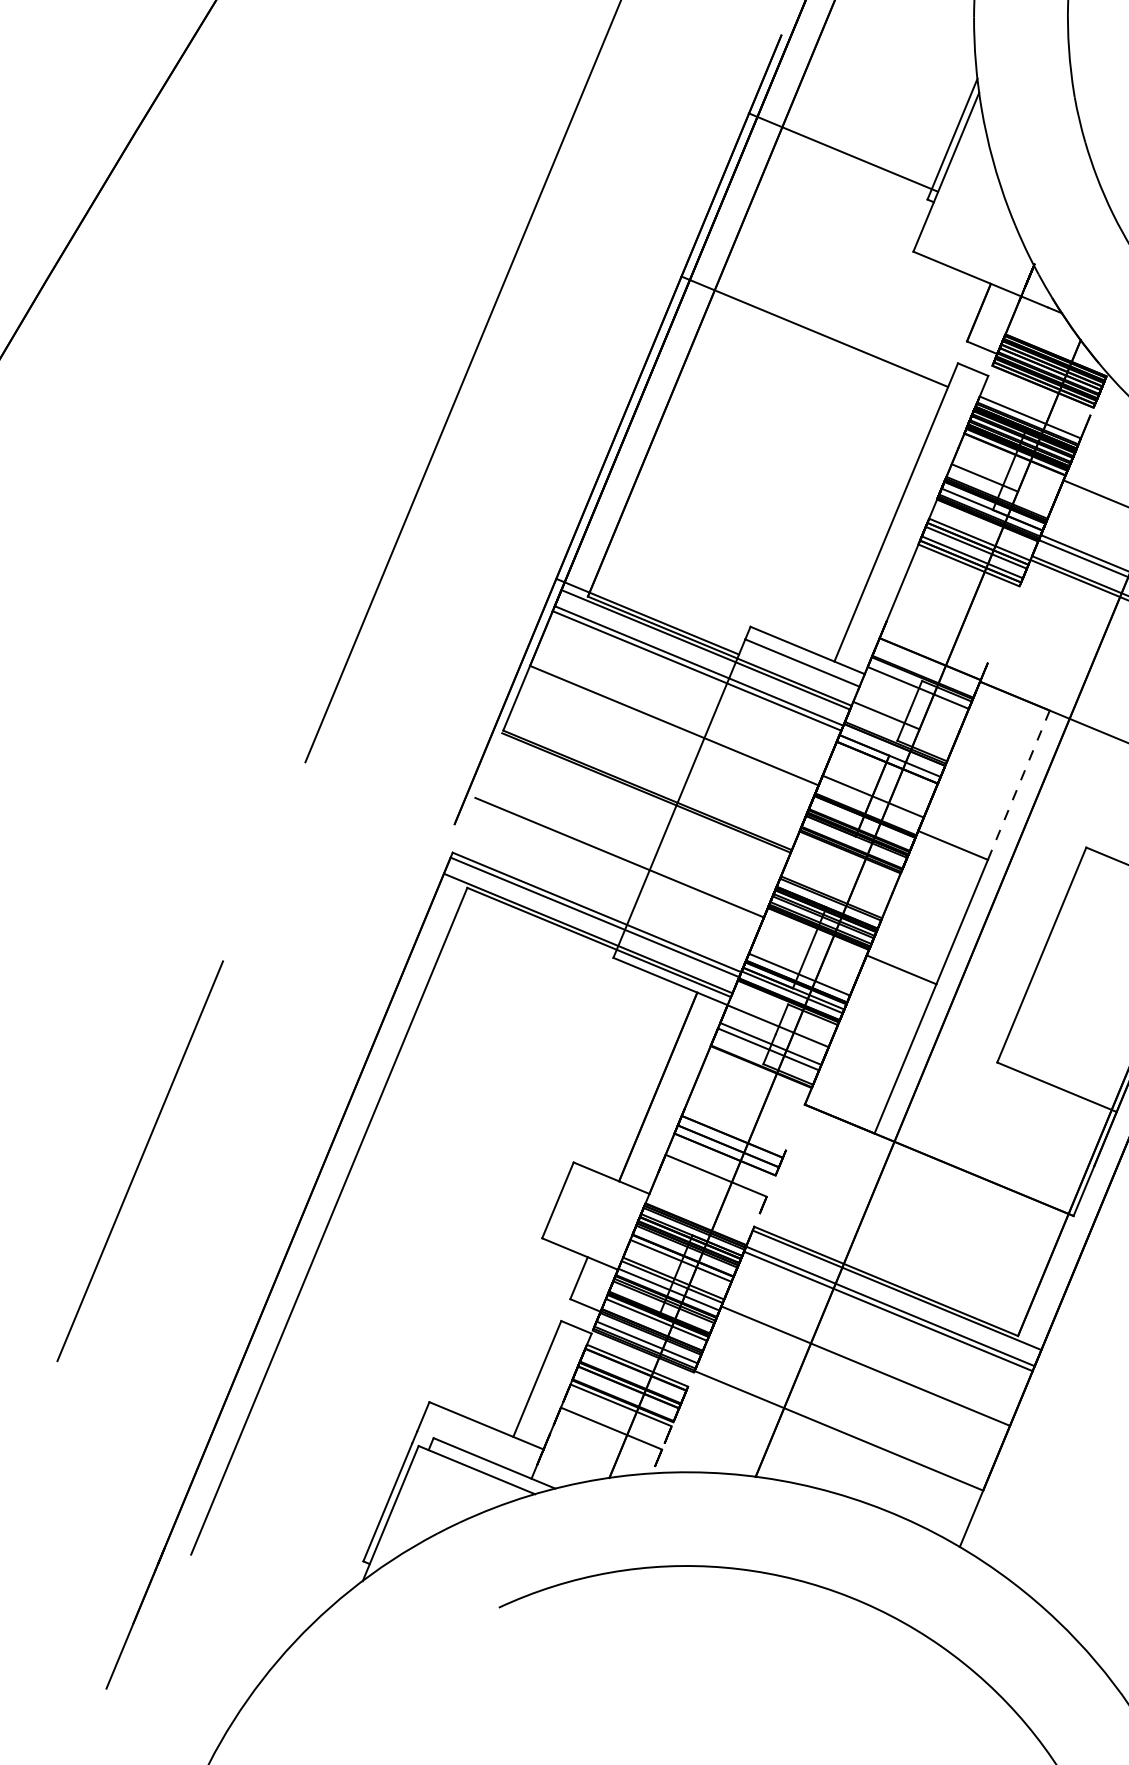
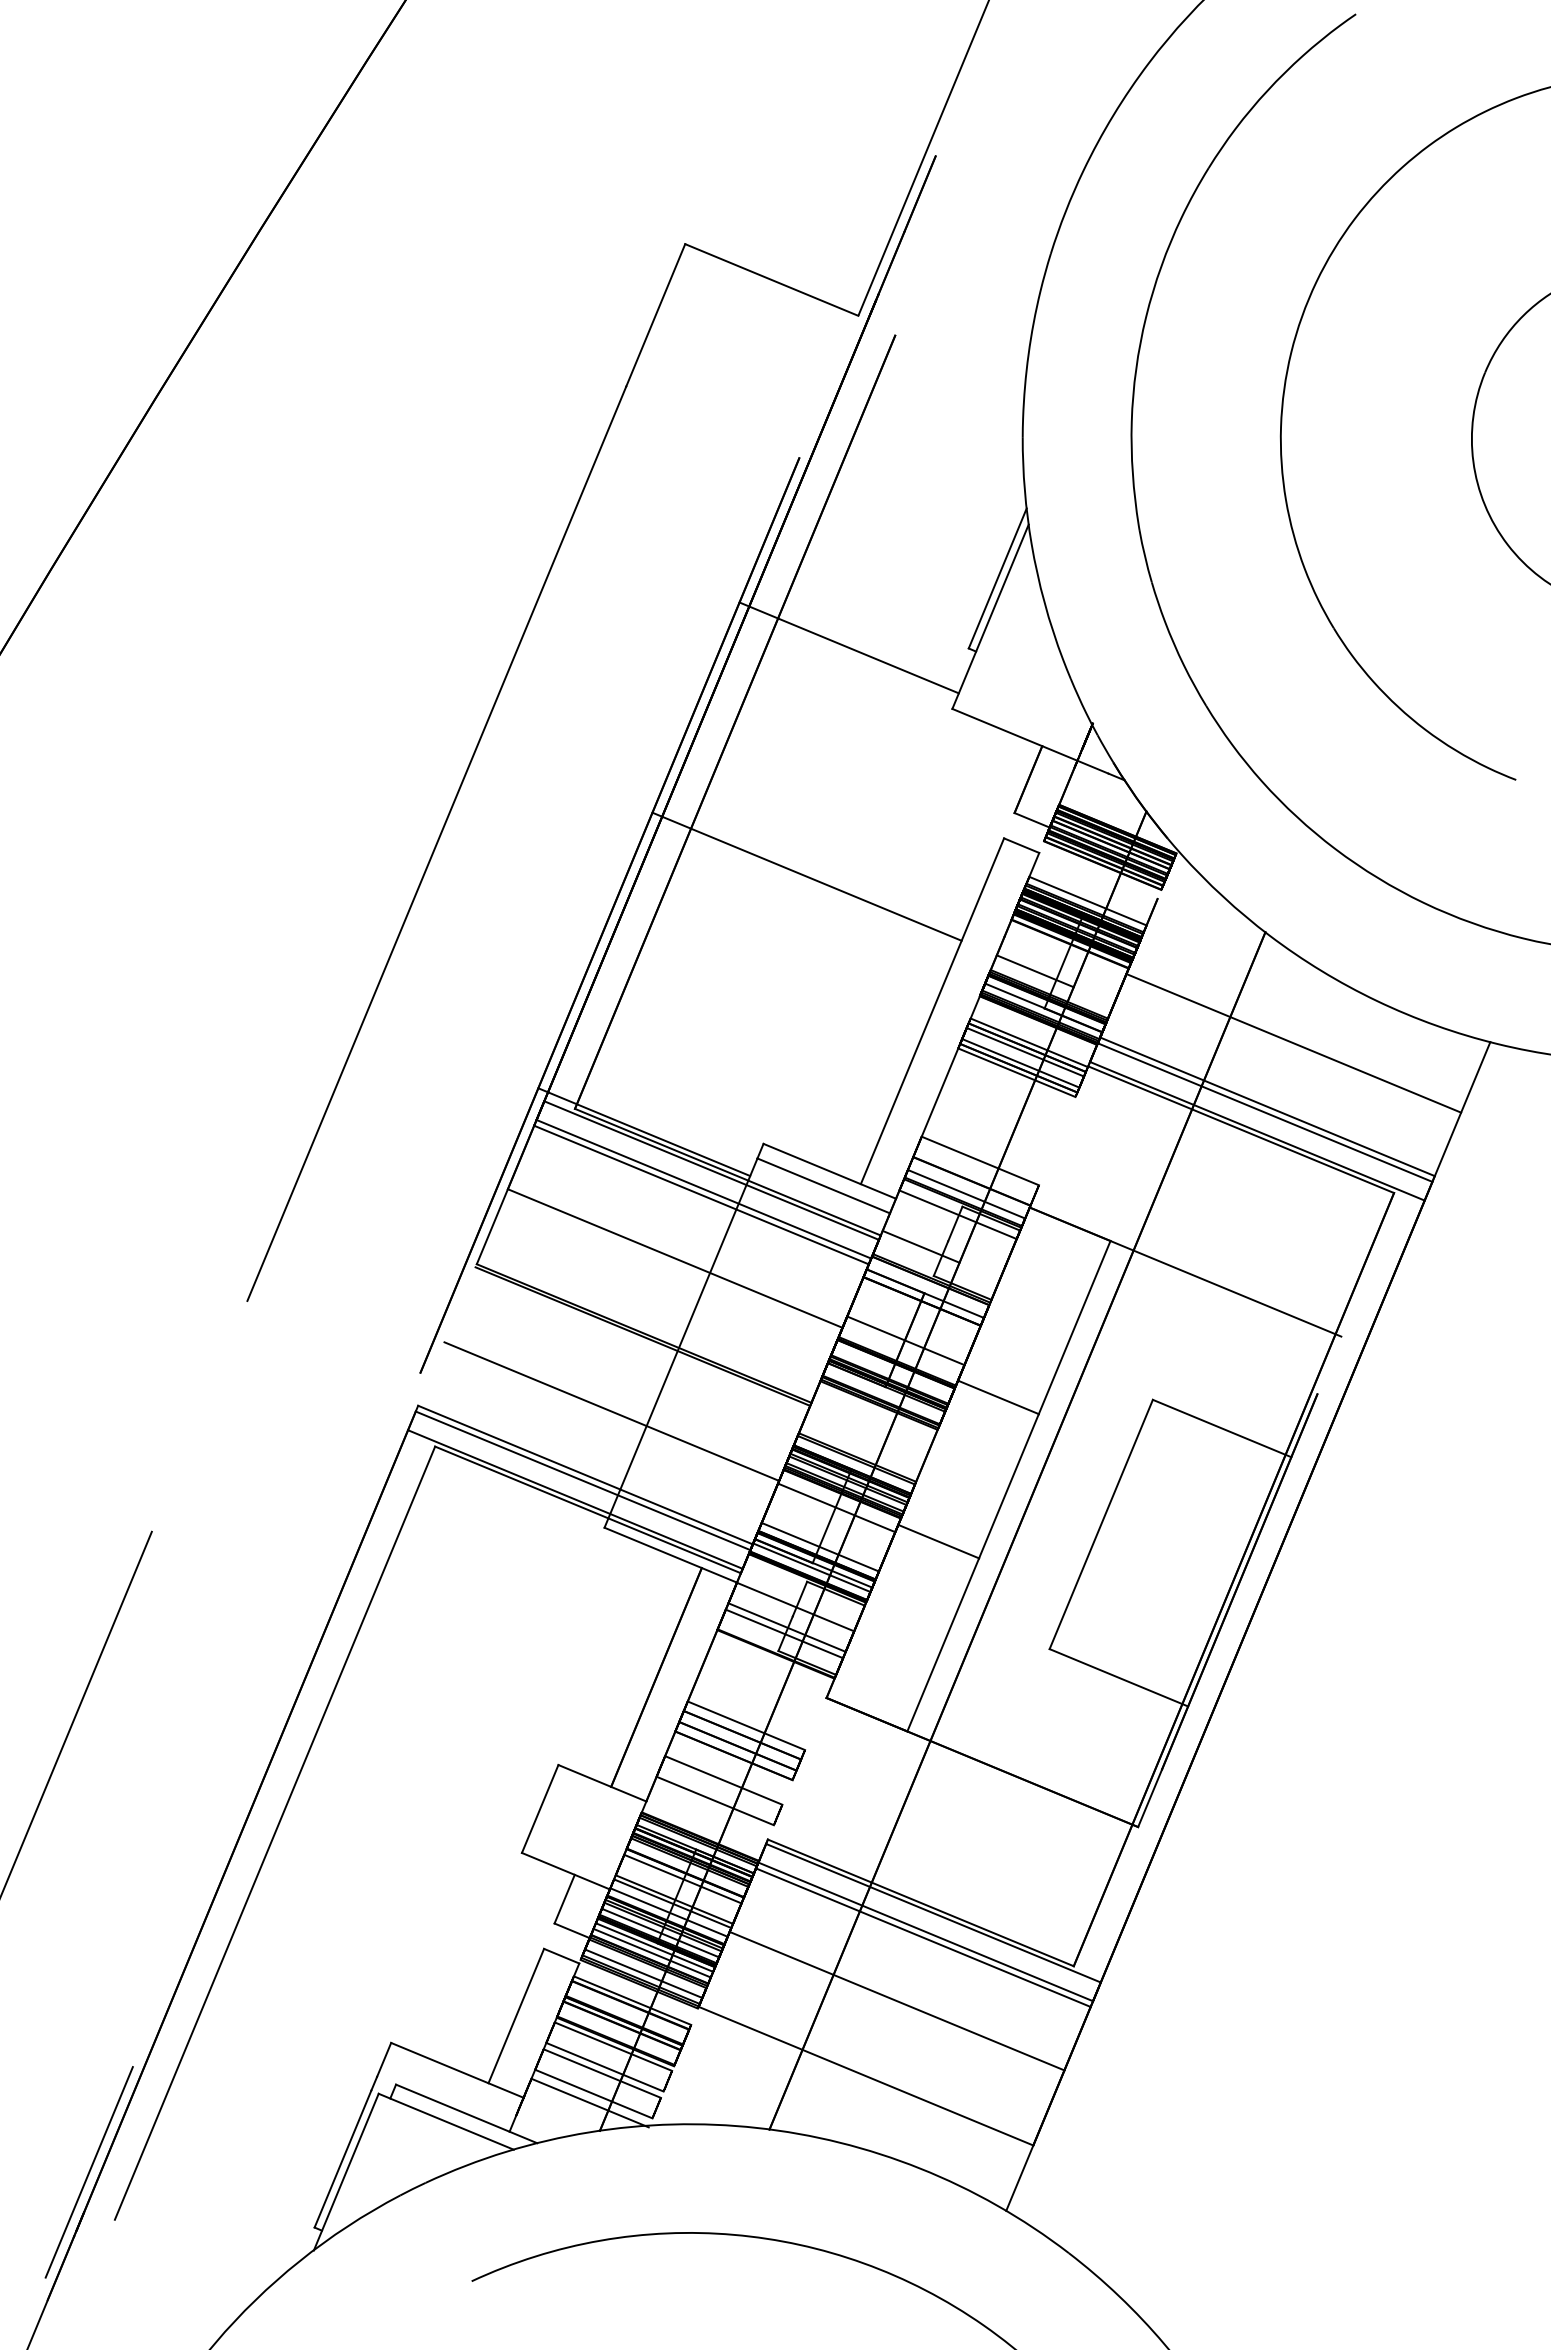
line: (842, 152) -> (848, 647), moved
line: (814, 331) -> (806, 876), moved
line: (936, 641) -> (979, 1160), added
line: (925, 669) -> (966, 1193), added
line: (1018, 785) -> (1074, 1327), dashed -> solid
line: (813, 940) -> (836, 1507), added
line: (735, 1128) -> (746, 1725), added
line: (708, 1193) -> (714, 1800), added
line: (661, 1306) -> (660, 1932), added
line: (653, 1324) -> (651, 1952), added
line: (613, 1422) -> (604, 2066), added
line: (603, 1445) -> (593, 2093), added
line: (600, 1453) -> (589, 2102), added
line: (168, 1513) -> (88, 2172), added

